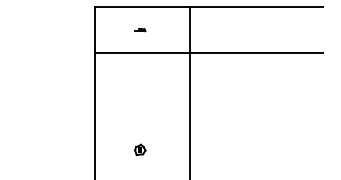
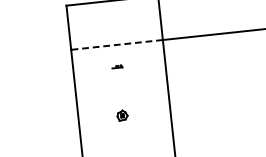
part: (140, 30) -> (117, 67), moved
line: (142, 52) -> (117, 44), solid -> dashed
part: (140, 149) -> (122, 115), moved

